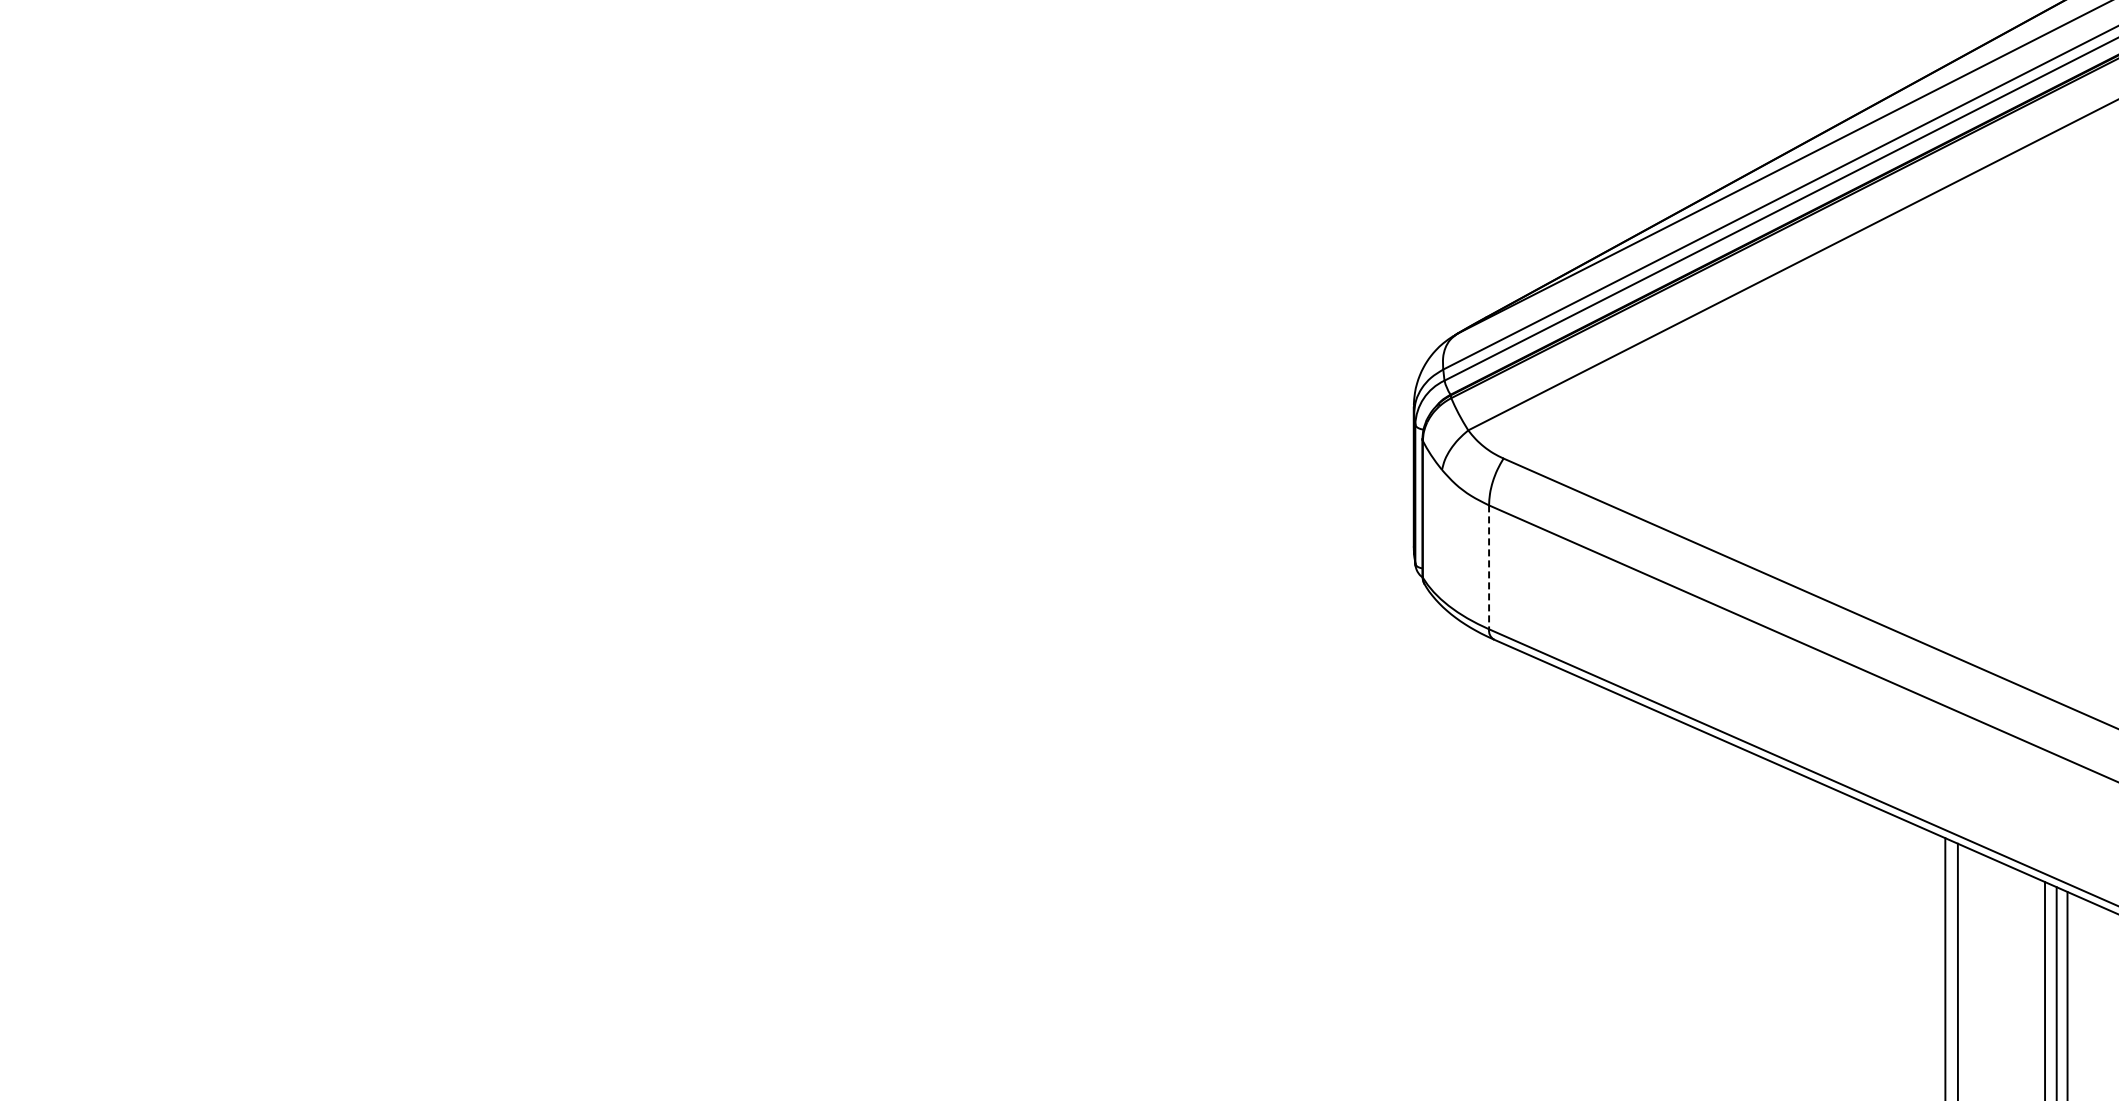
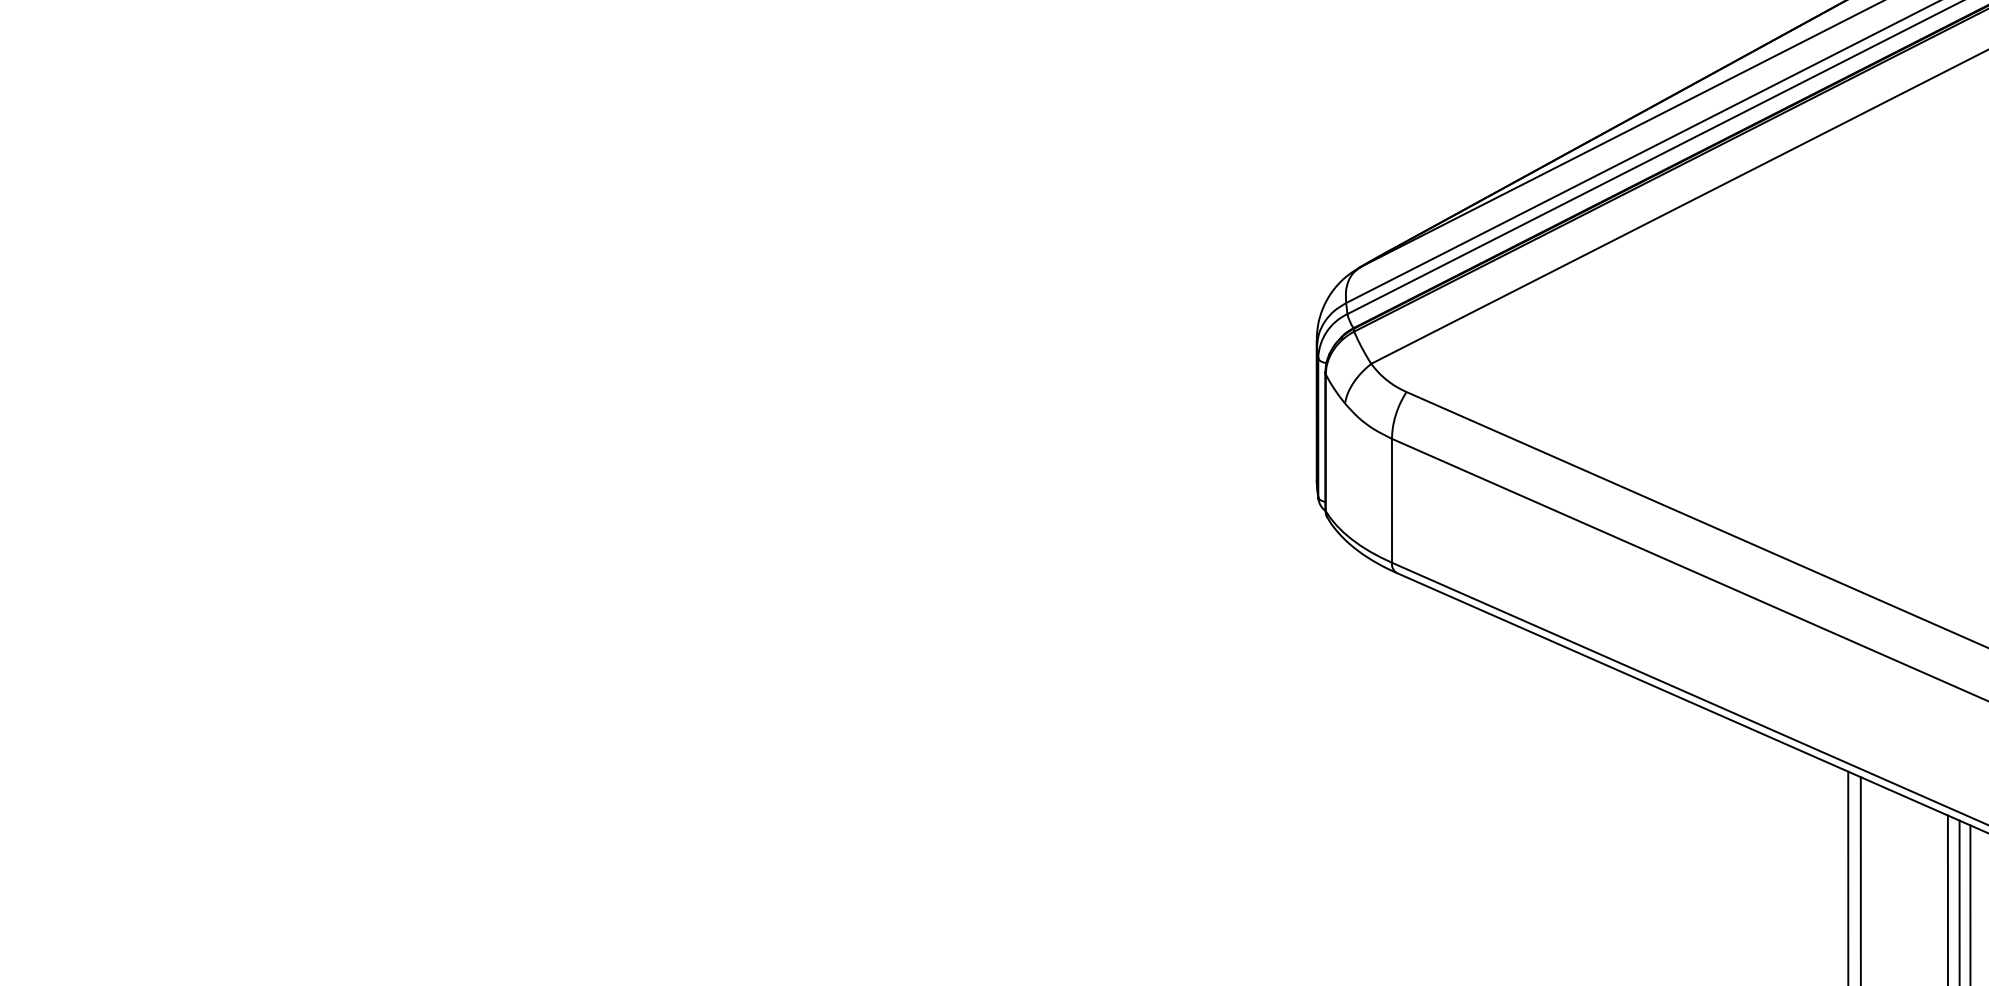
line: (1489, 567) -> (1392, 500), dashed -> solid

